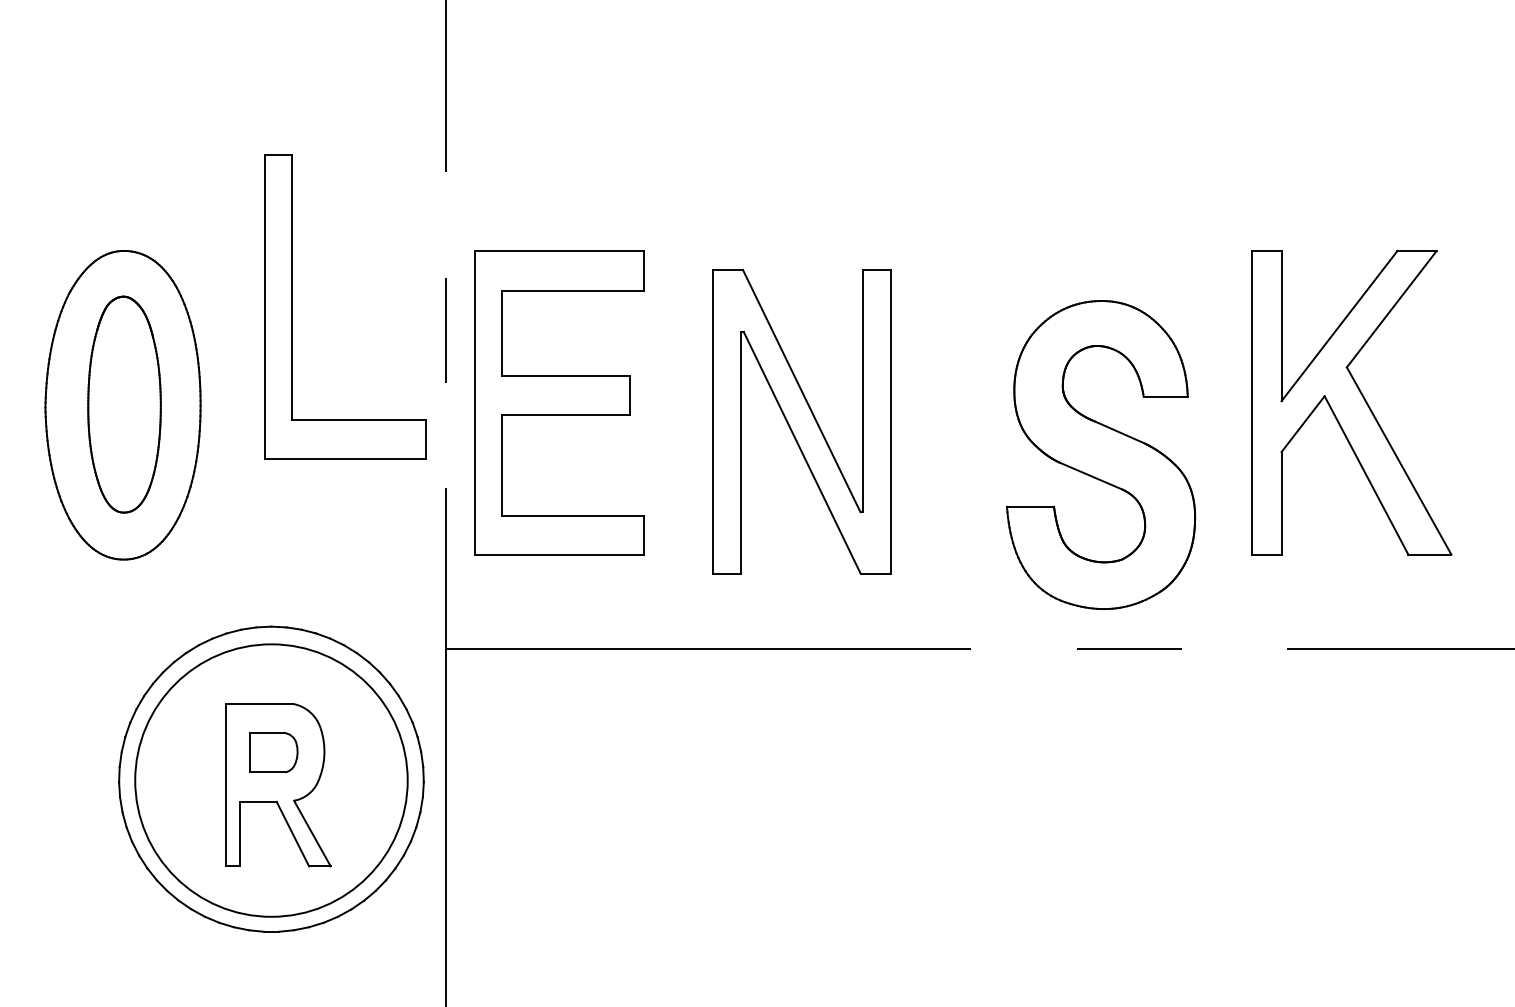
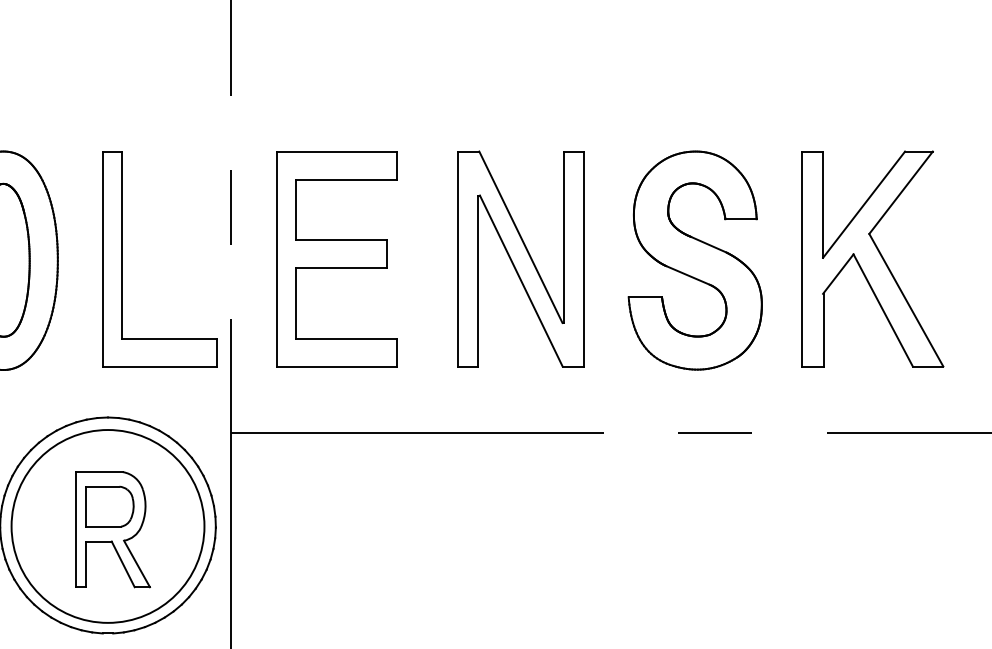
part: (292, 306) -> (122, 258), moved
part: (559, 402) -> (336, 258), moved
part: (801, 421) -> (520, 258), moved
part: (1101, 454) -> (695, 260), moved
part: (273, 752) -> (109, 506), size x1.43

